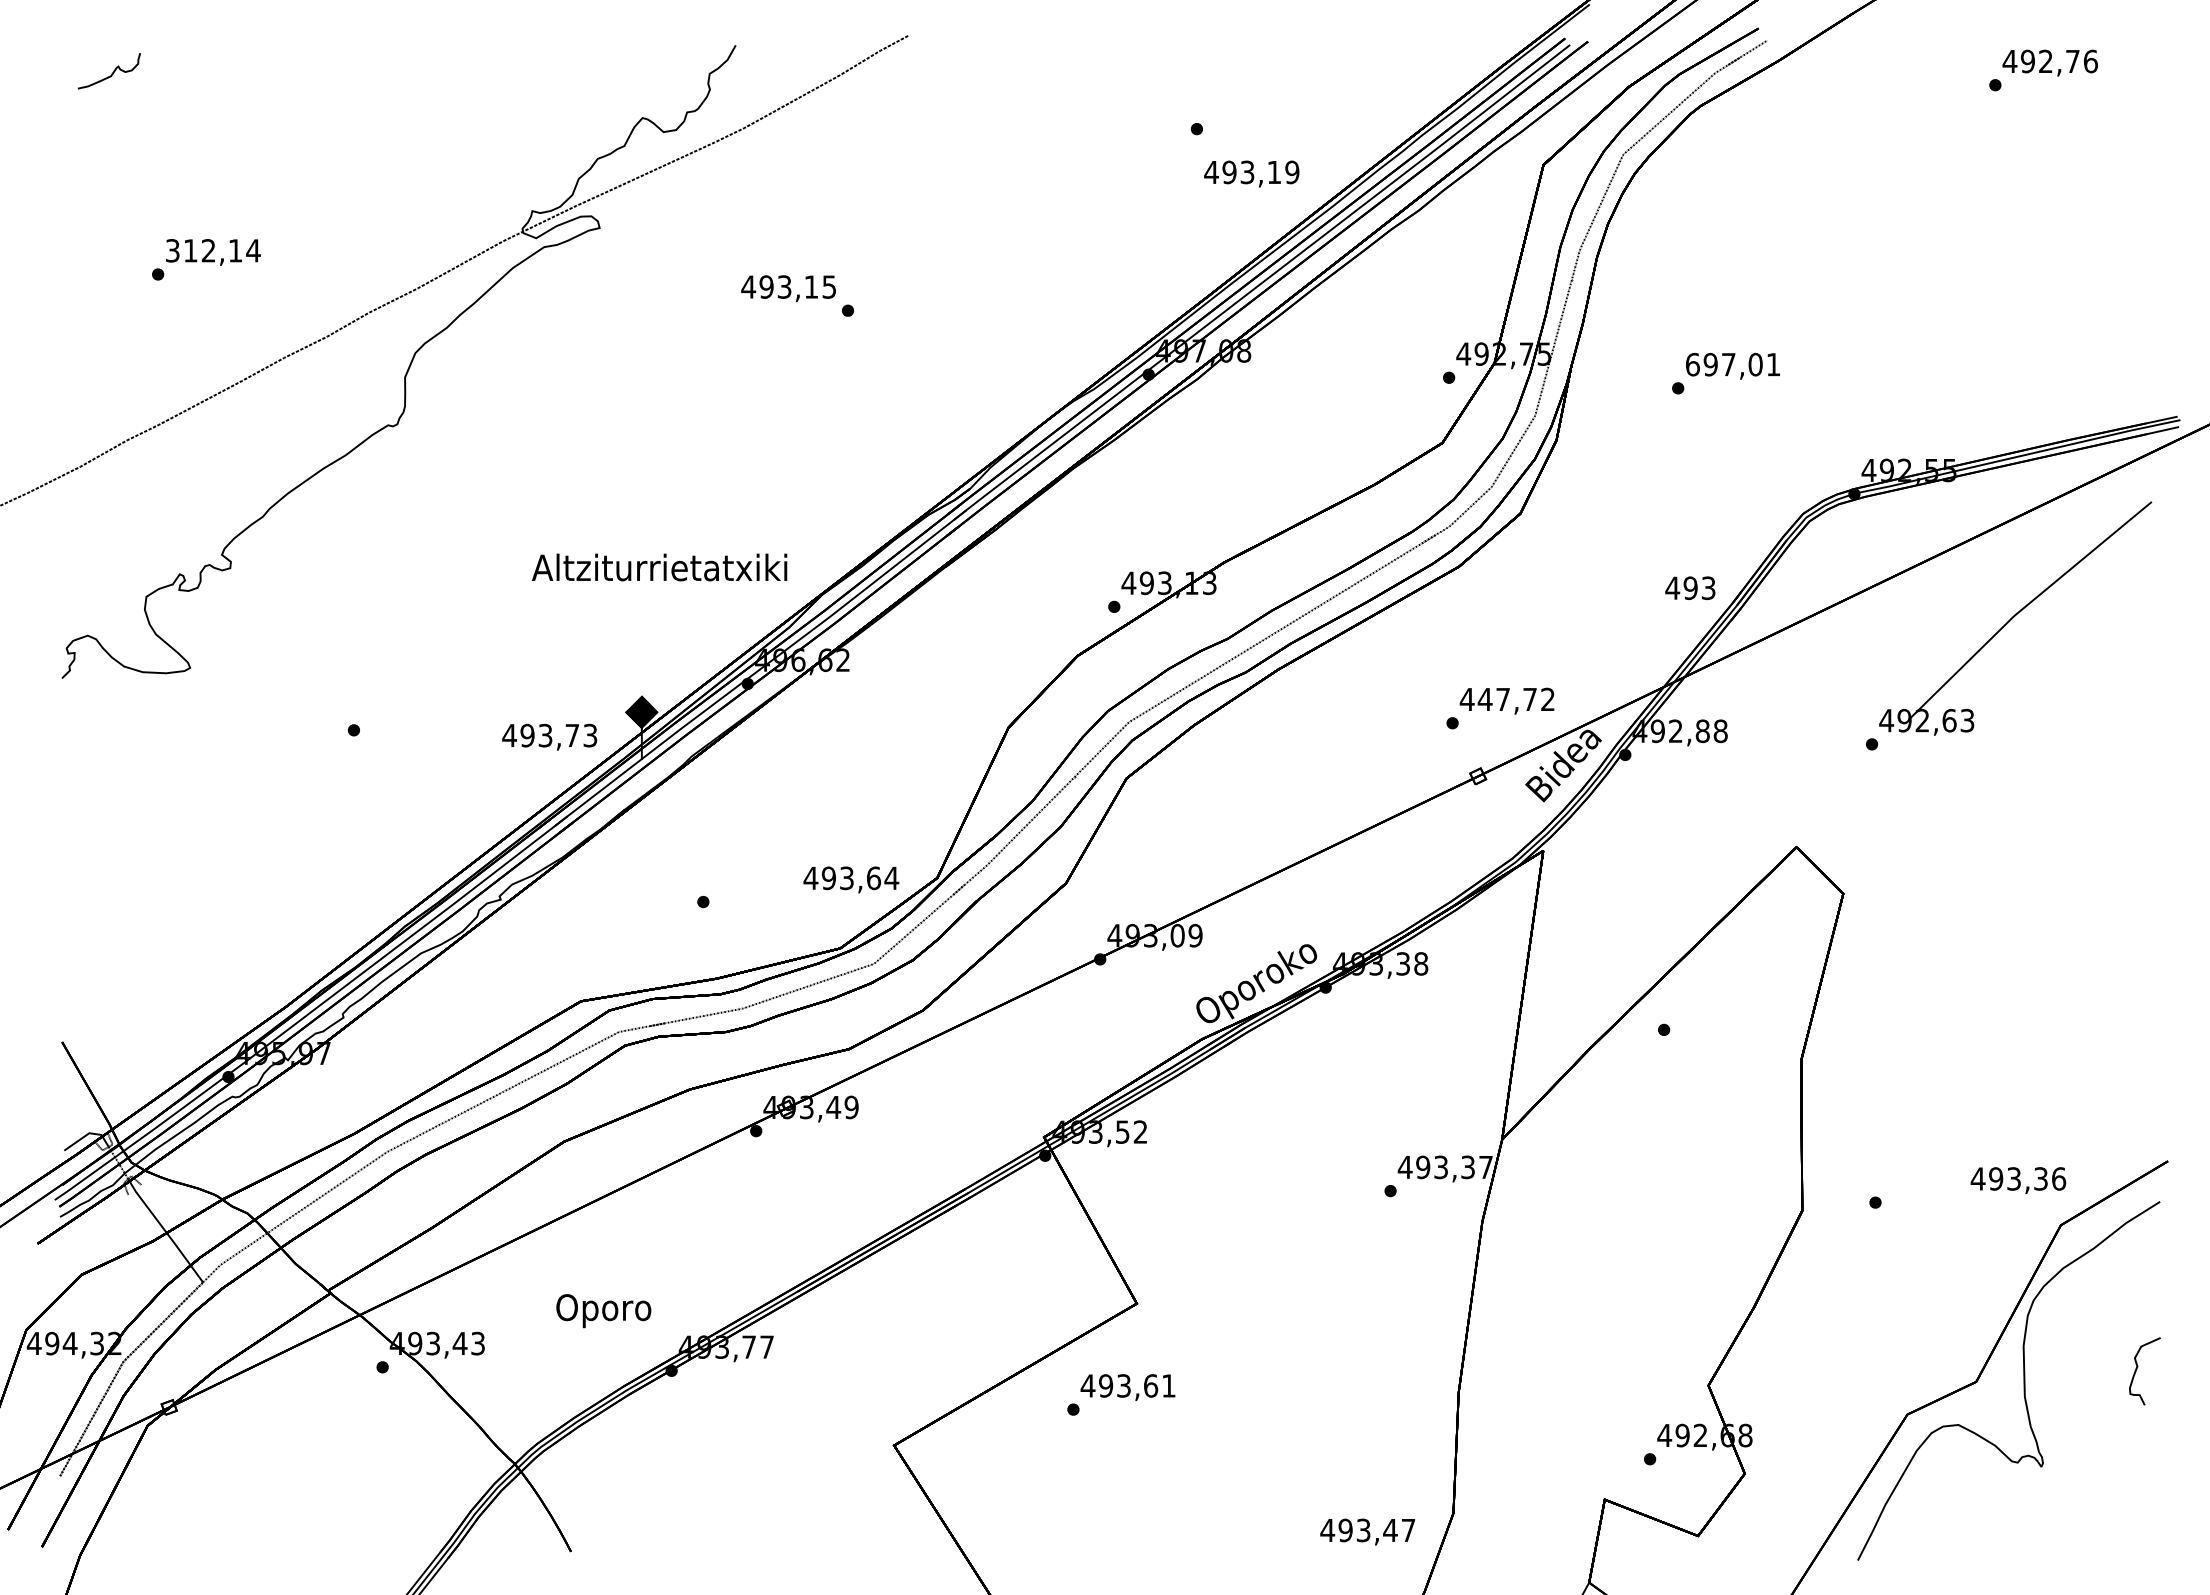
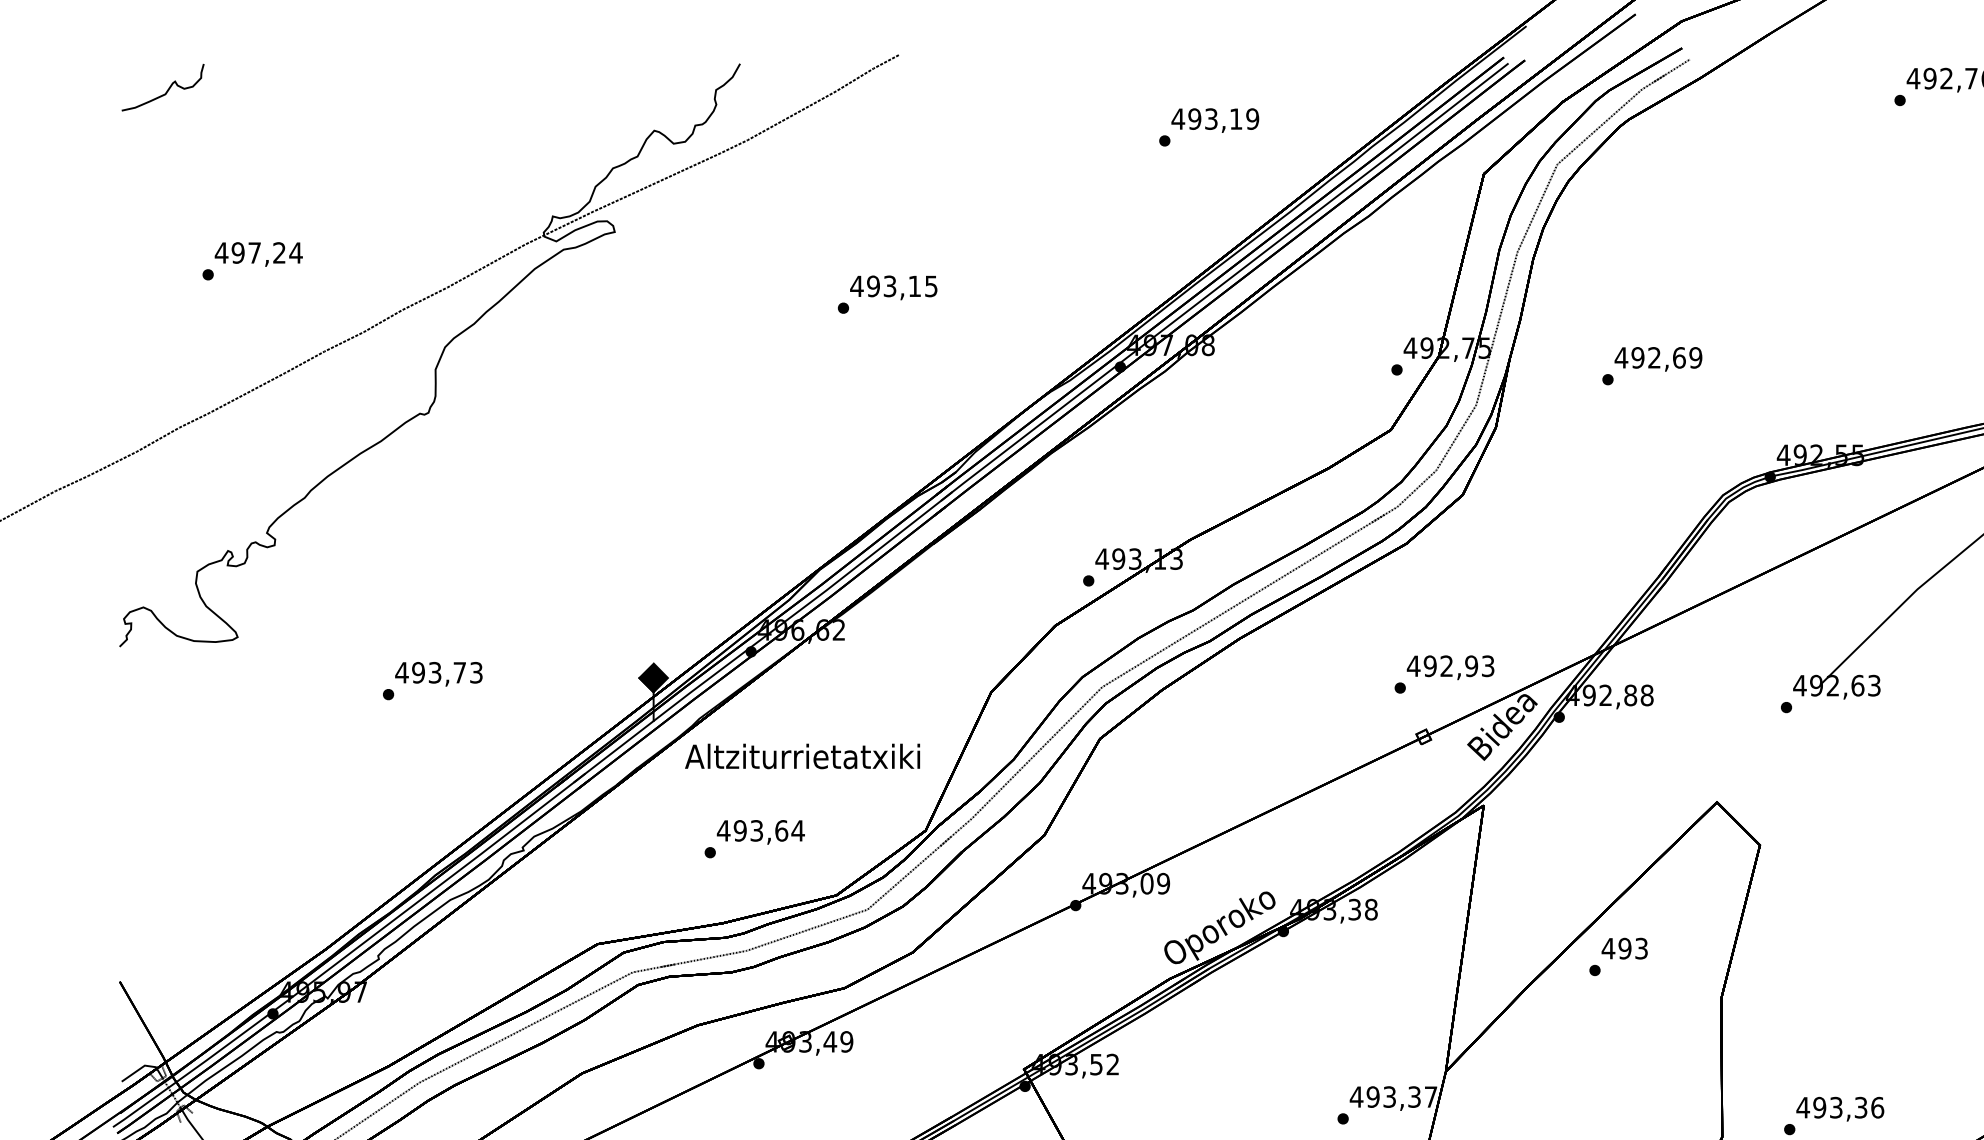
part: (109, 70) -> (163, 86), size x1.43
text: (1251, 173) -> (1215, 120), moved
text: (203, 250) -> (249, 252), 312,14 -> 497,24
text: (788, 288) -> (893, 287), moved
text: (1732, 364) -> (1658, 357), 697,01 -> 492,69
text: (659, 567) -> (802, 756), moved
text: (1690, 587) -> (1624, 948), moved
text: (1515, 699) -> (1458, 666), 447,72 -> 492,93
text: (549, 736) -> (438, 673), moved
text: (851, 879) -> (761, 831), moved
text: (2018, 1180) -> (1840, 1109), moved

